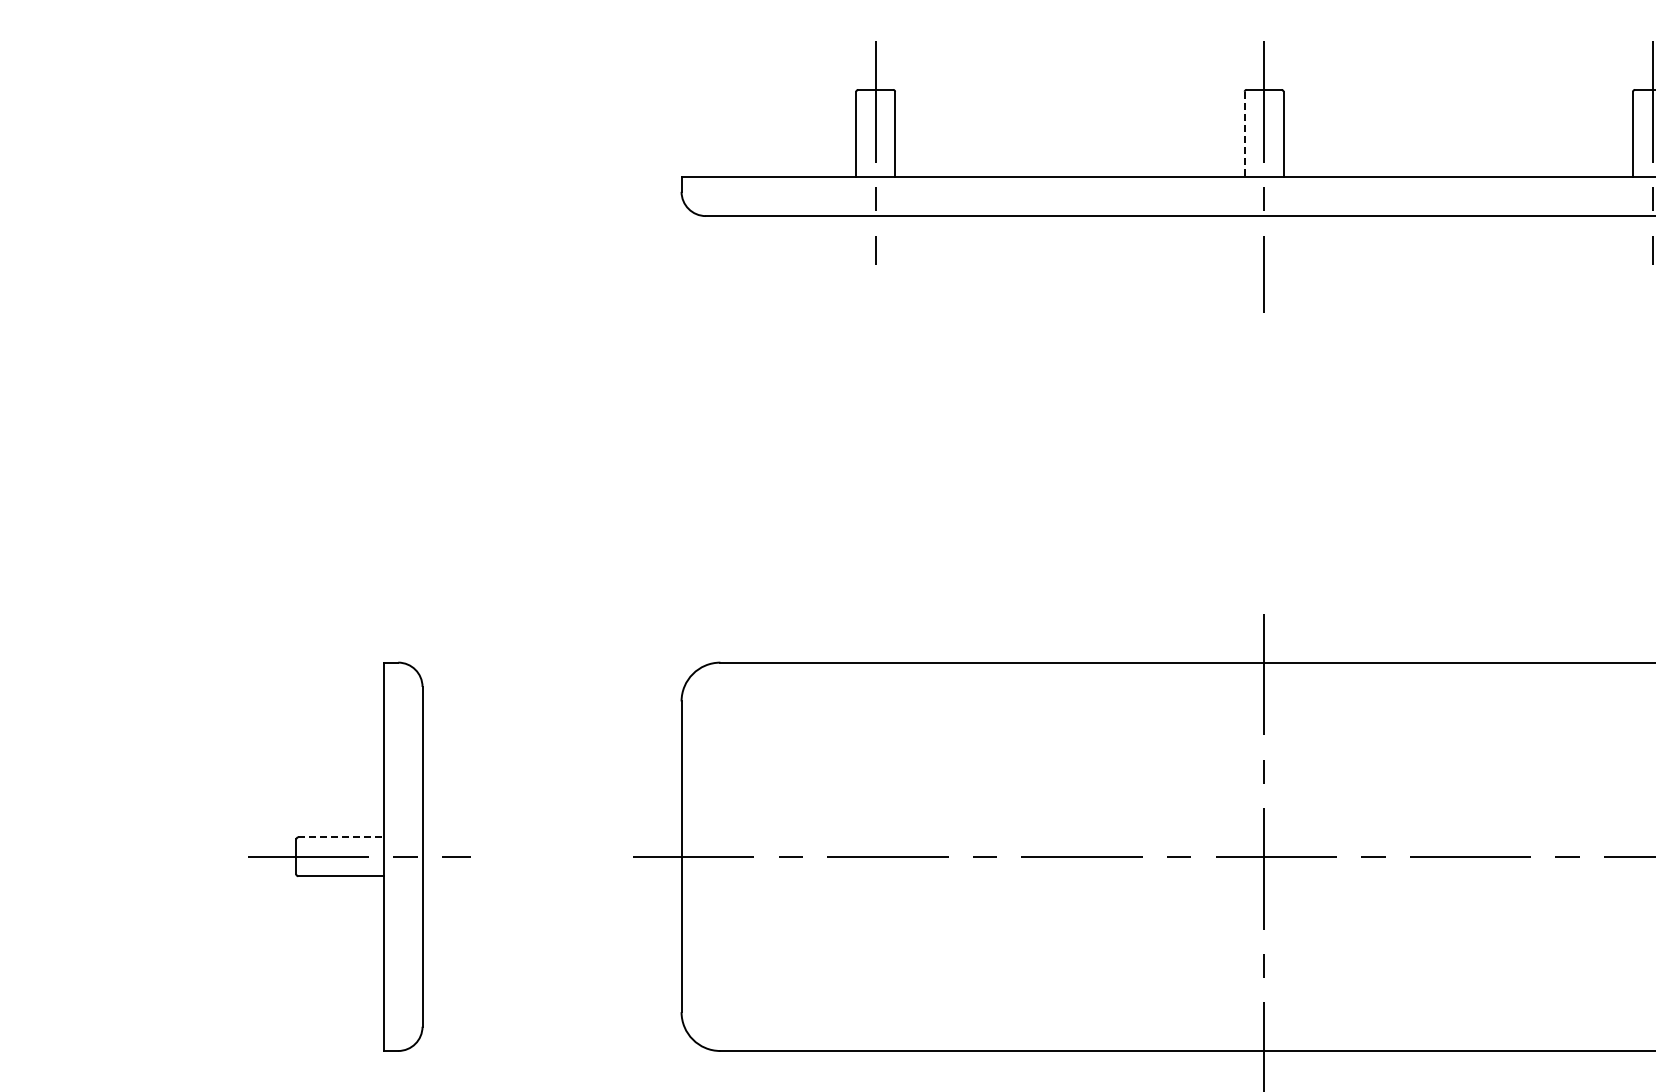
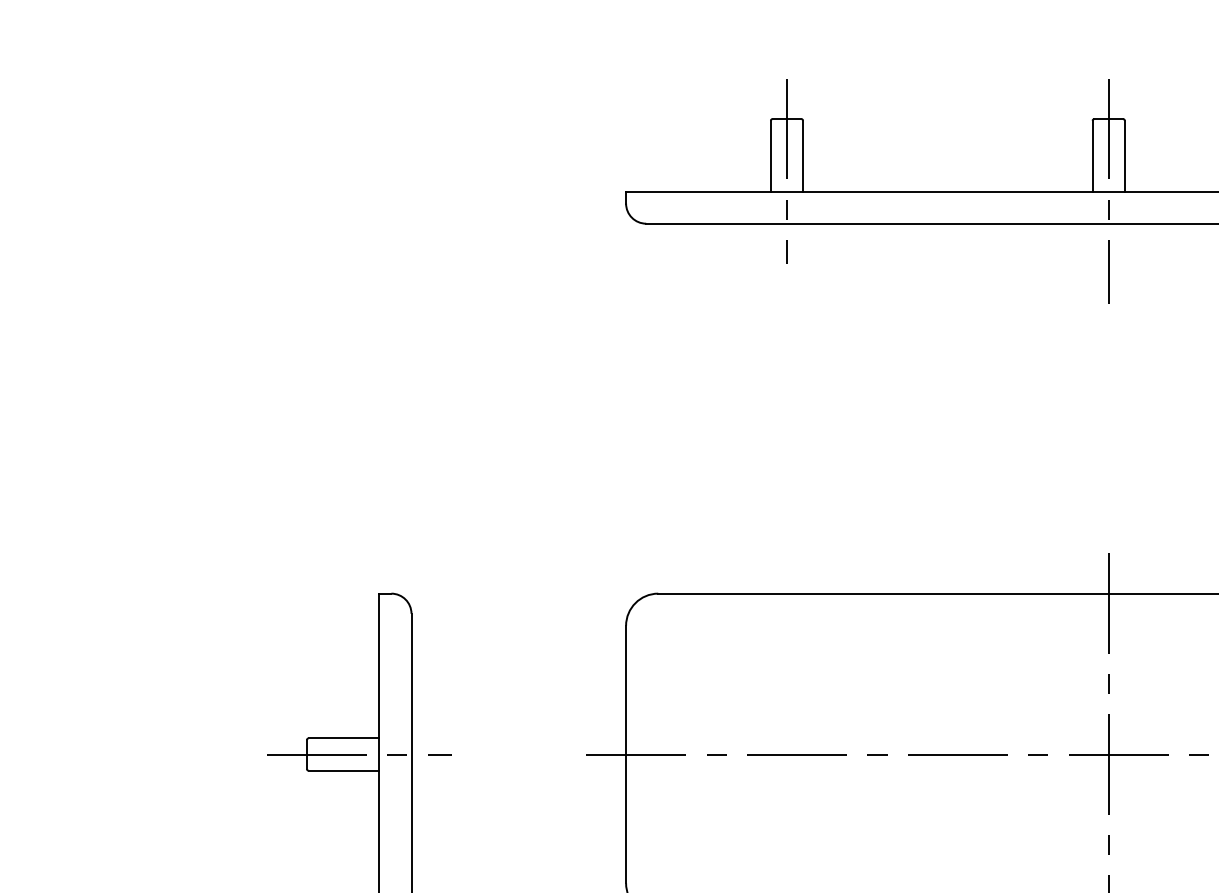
line: (1244, 134) -> (1092, 156), dashed -> solid
line: (340, 837) -> (343, 738), dashed -> solid

